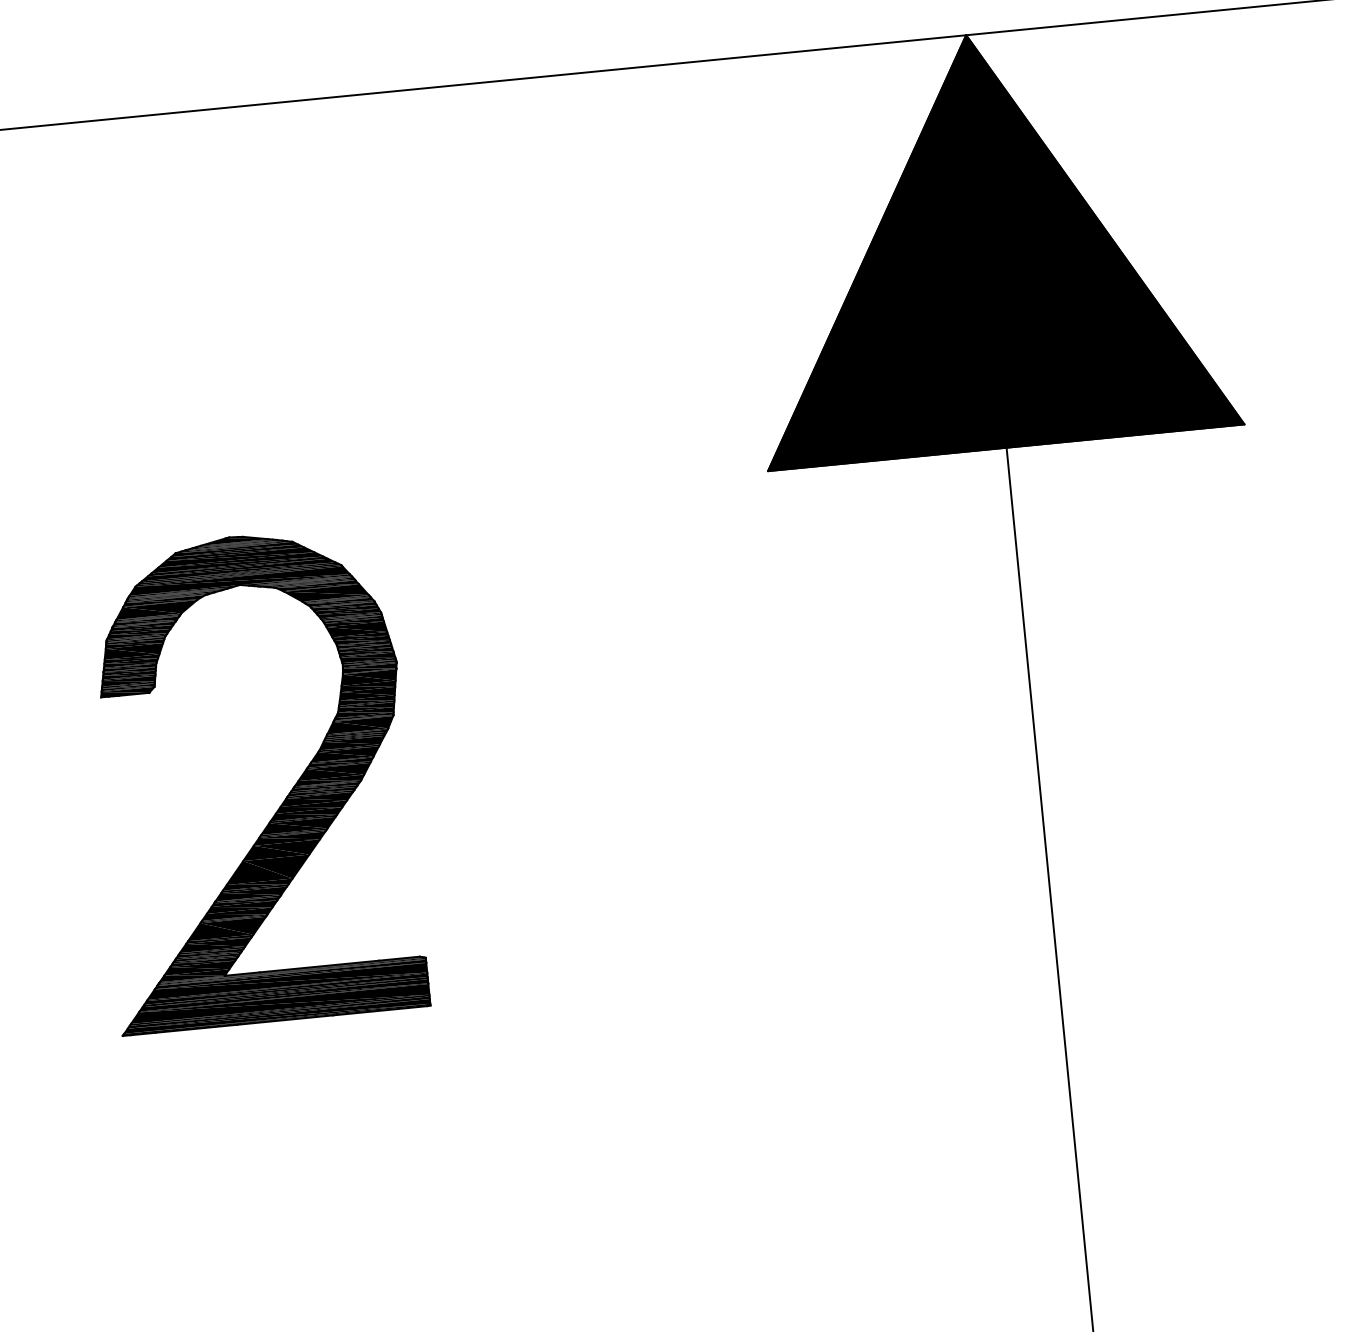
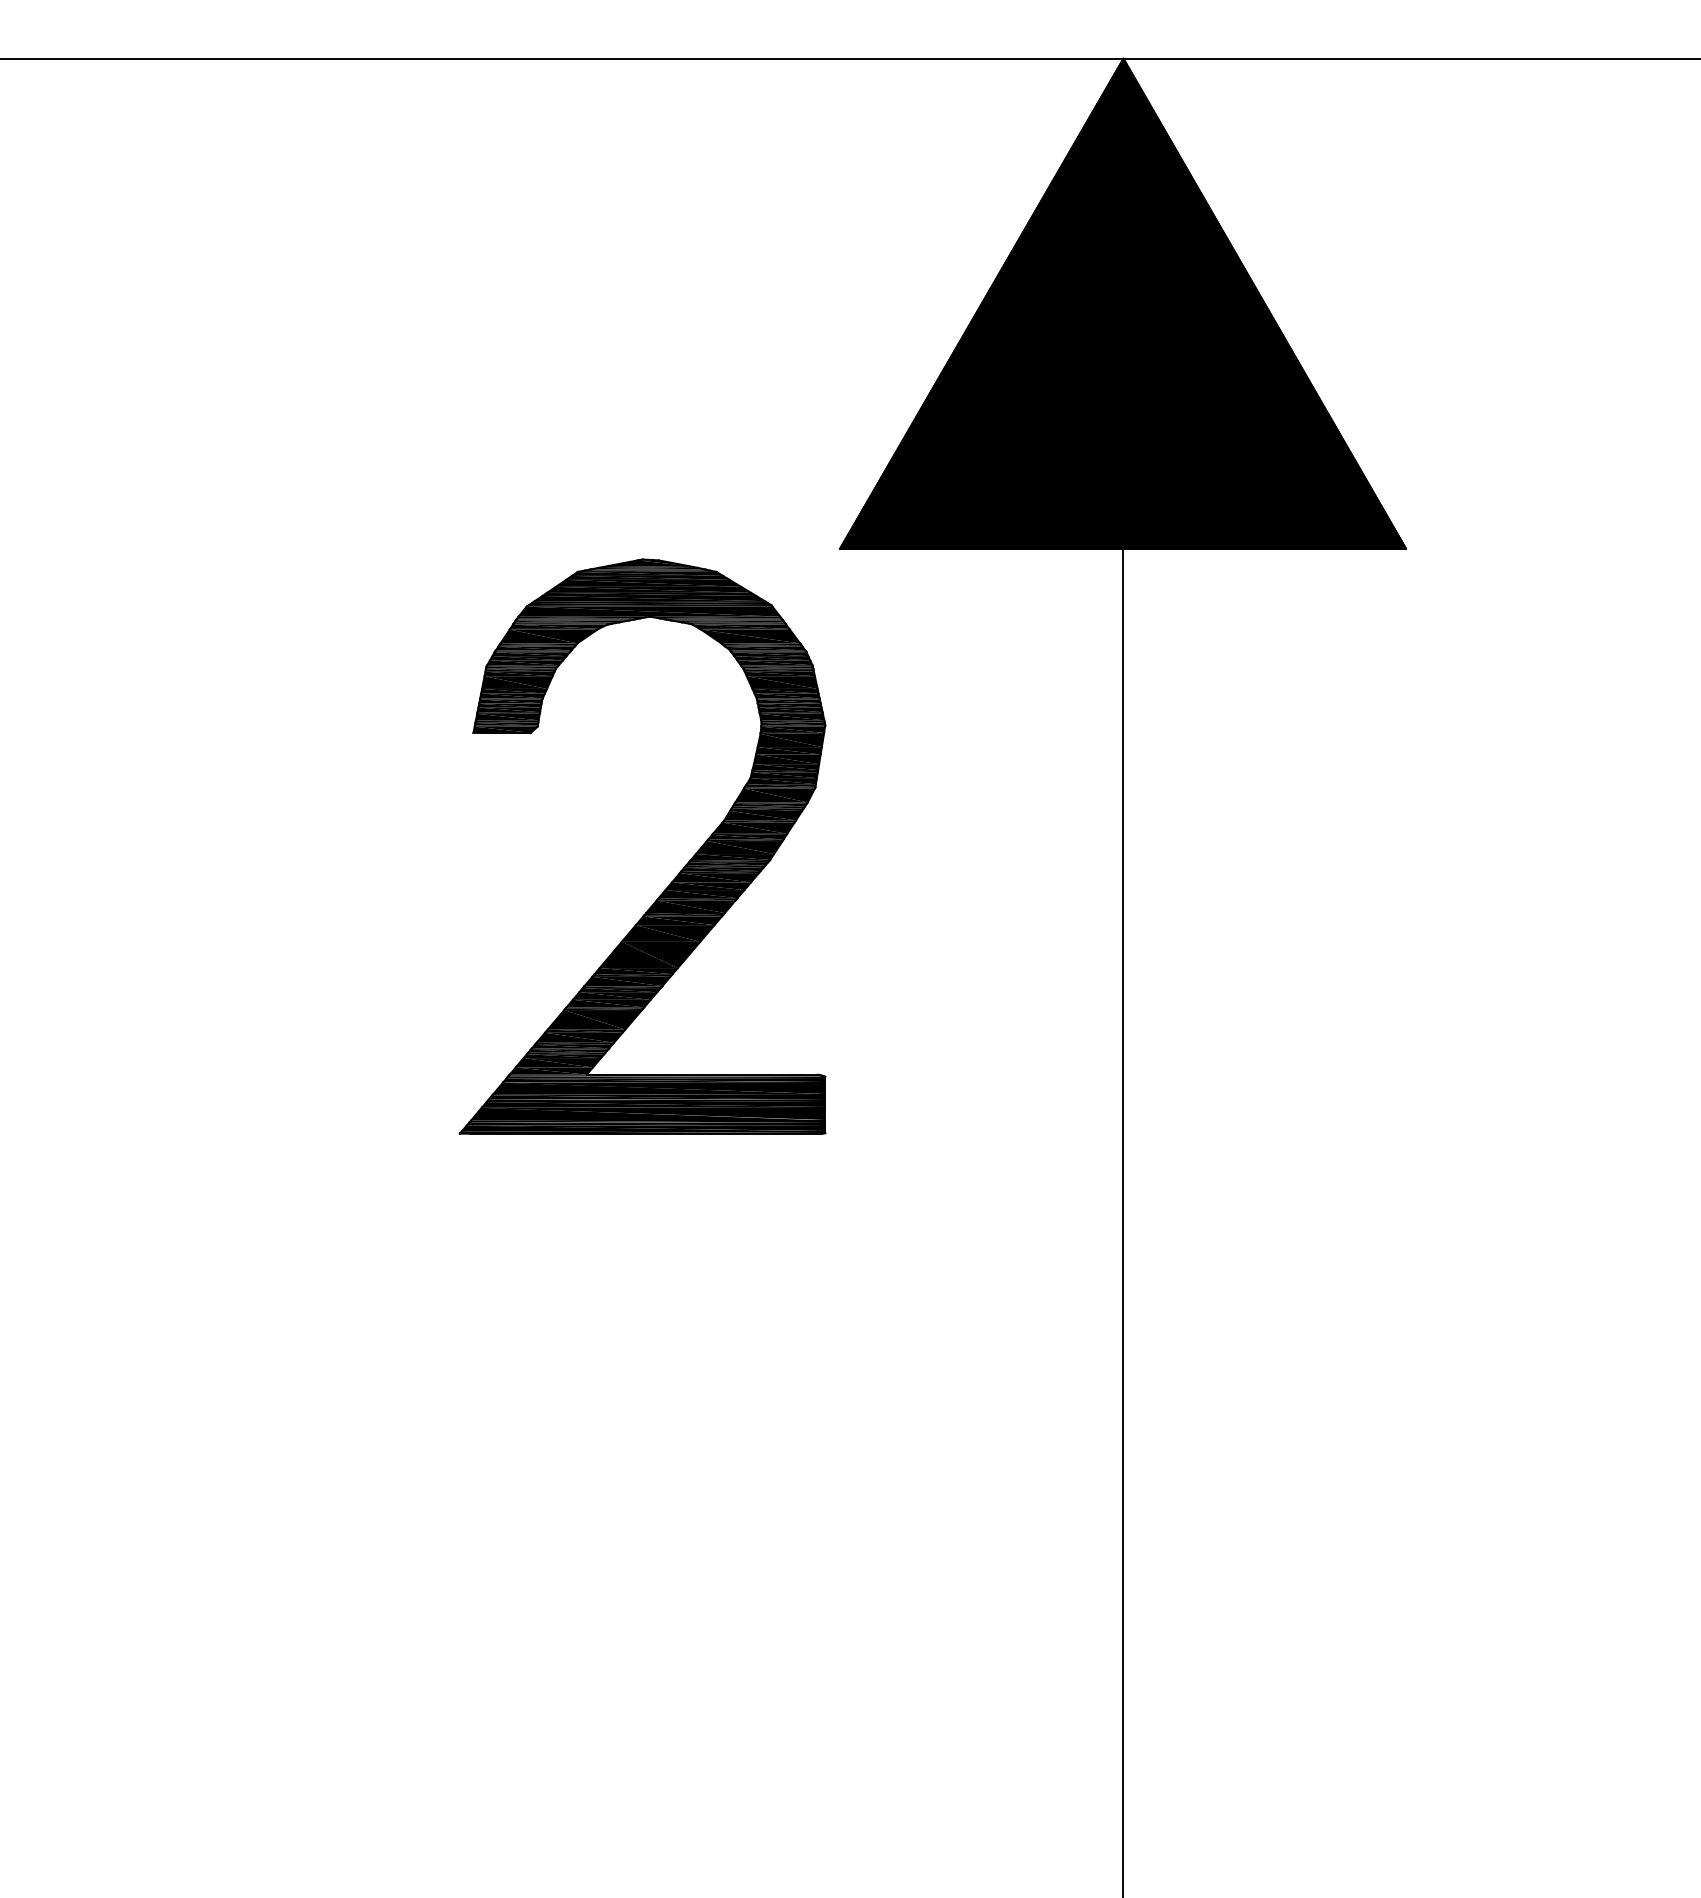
part: (282, 802) -> (674, 877), moved

